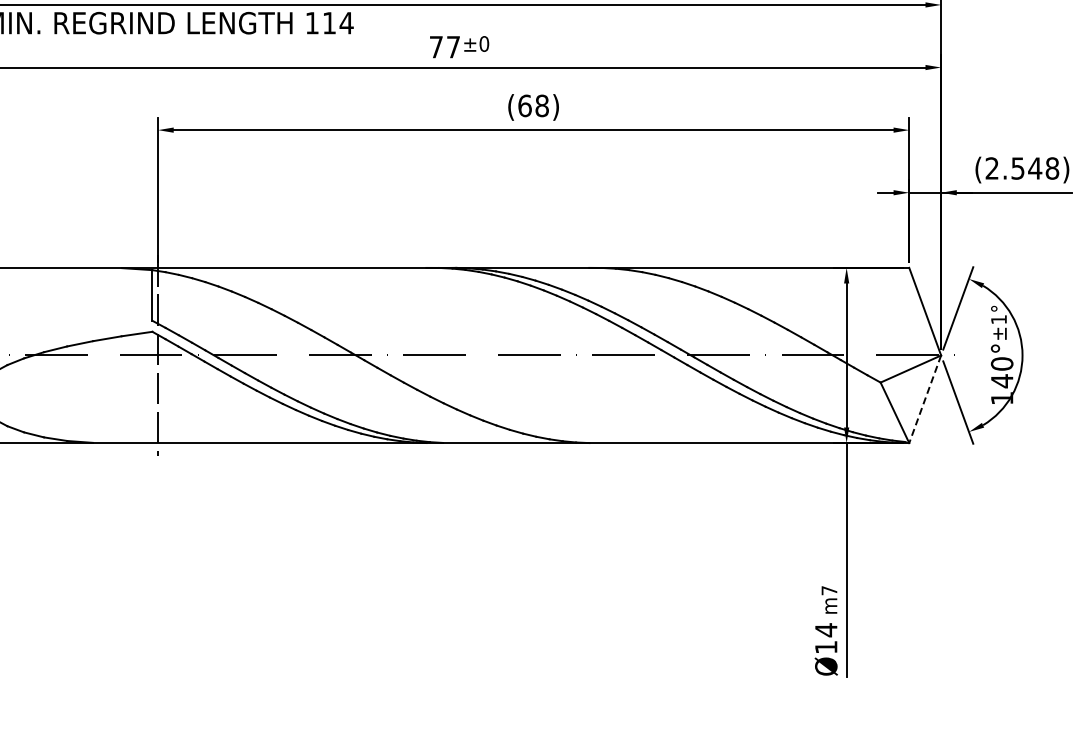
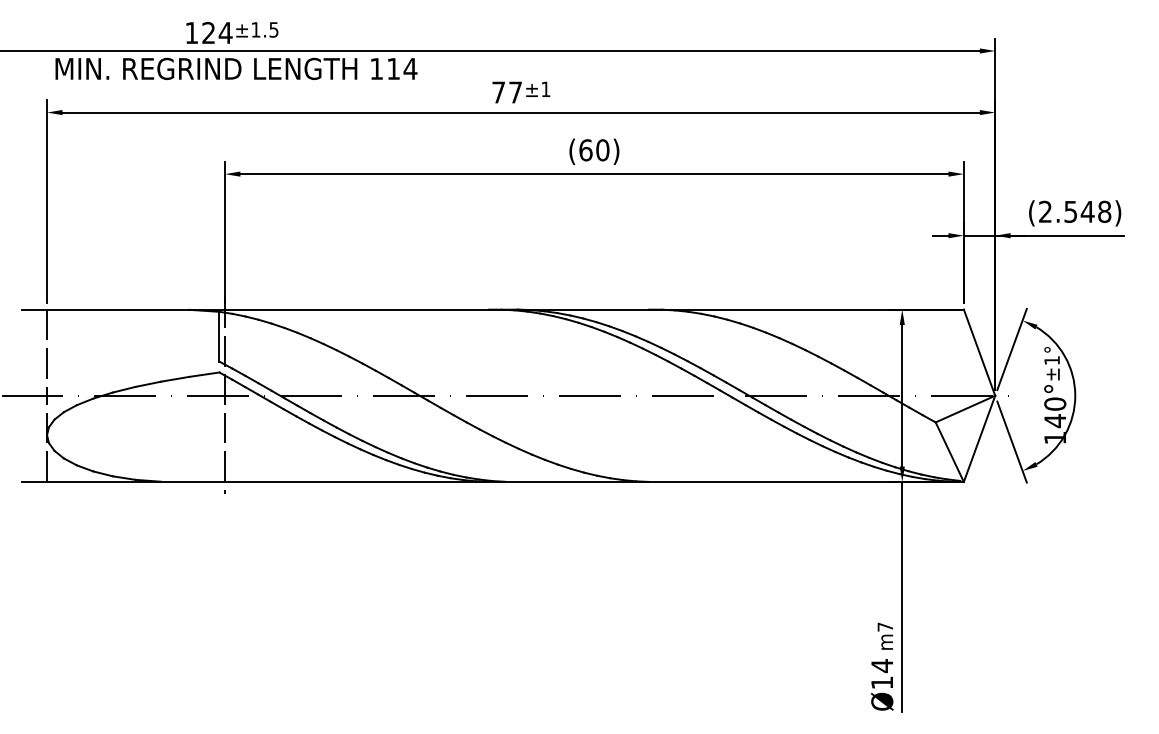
text: (483, 44) -> (545, 89), ±0 -> ±1
text: (541, 106) -> (602, 150), (68) -> (60)
line: (925, 398) -> (979, 438), dashed -> solid

